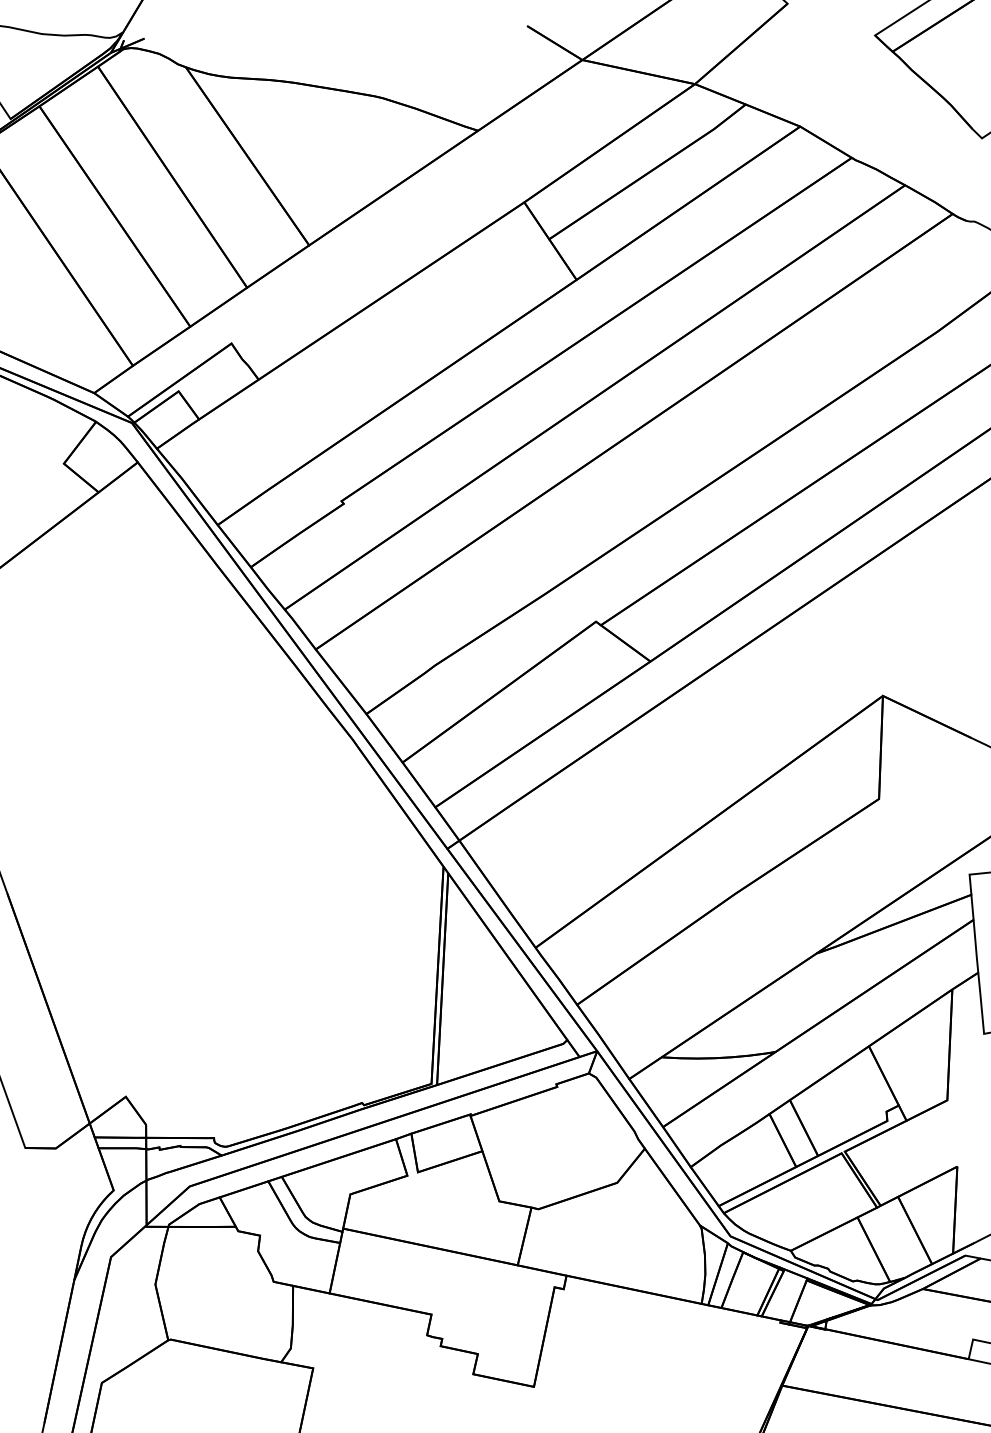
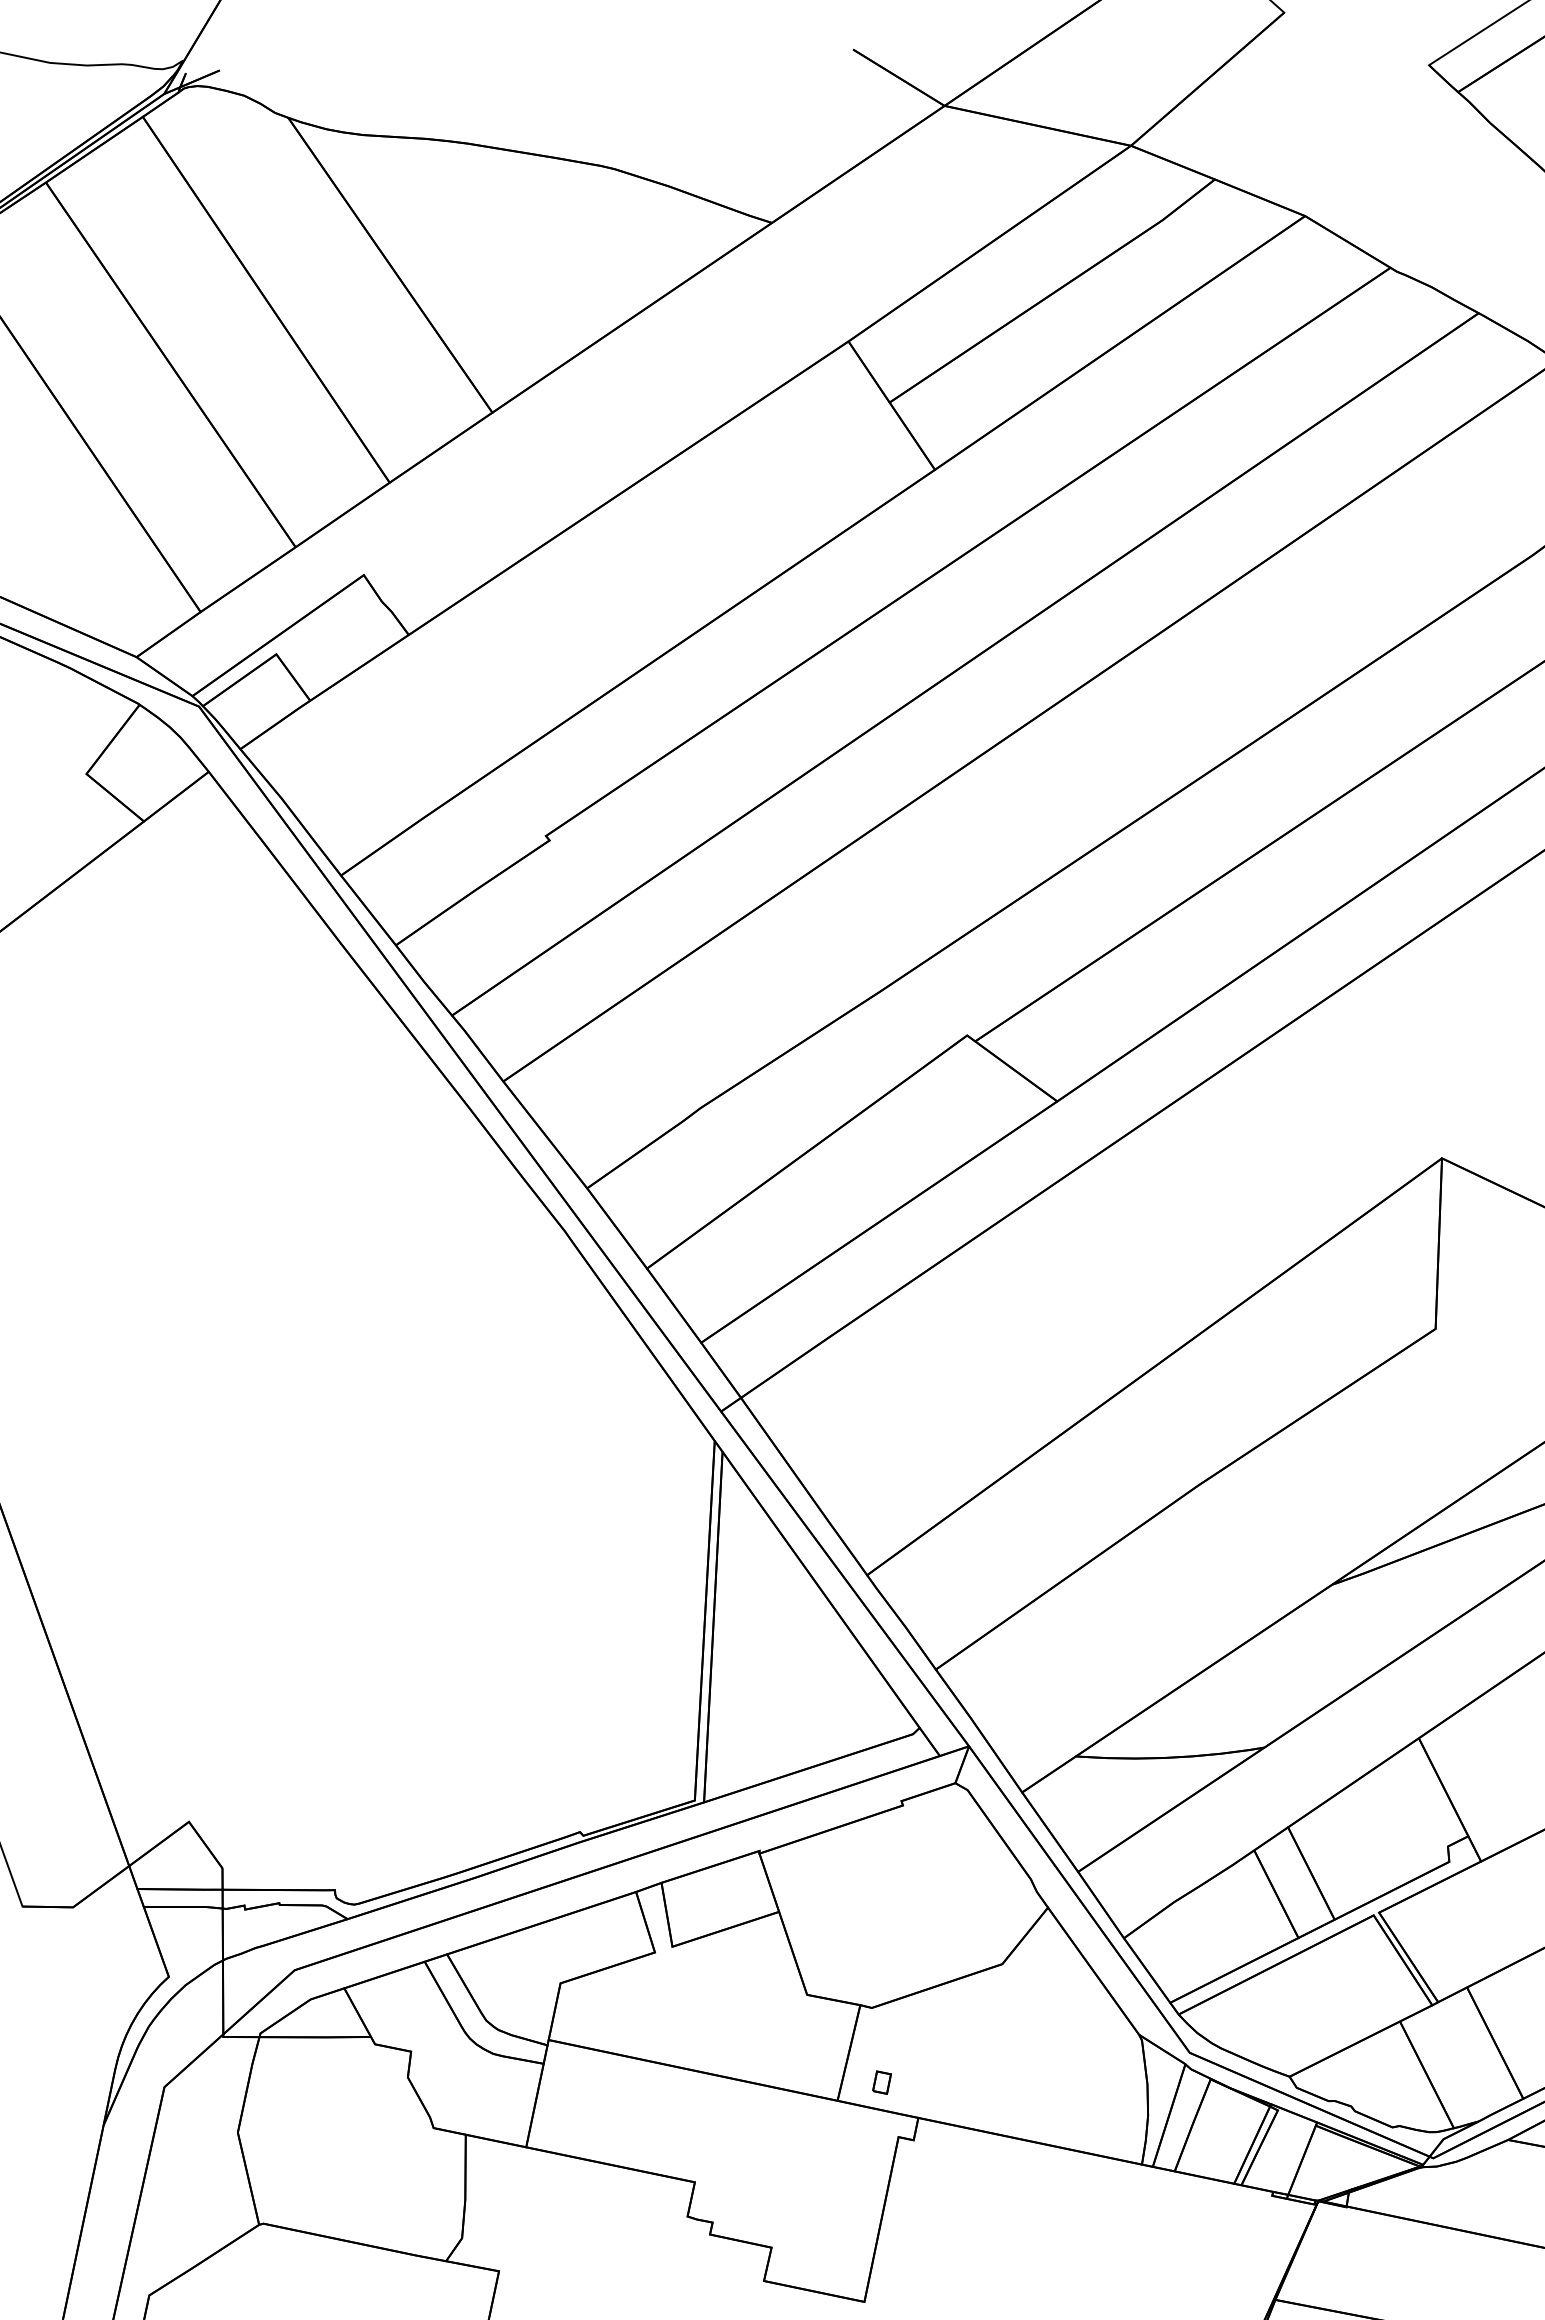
part: (544, 1254) -> (881, 2082), added

